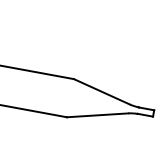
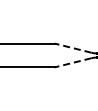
line: (101, 92) -> (72, 48), solid -> dashed
line: (96, 114) -> (72, 62), solid -> dashed

